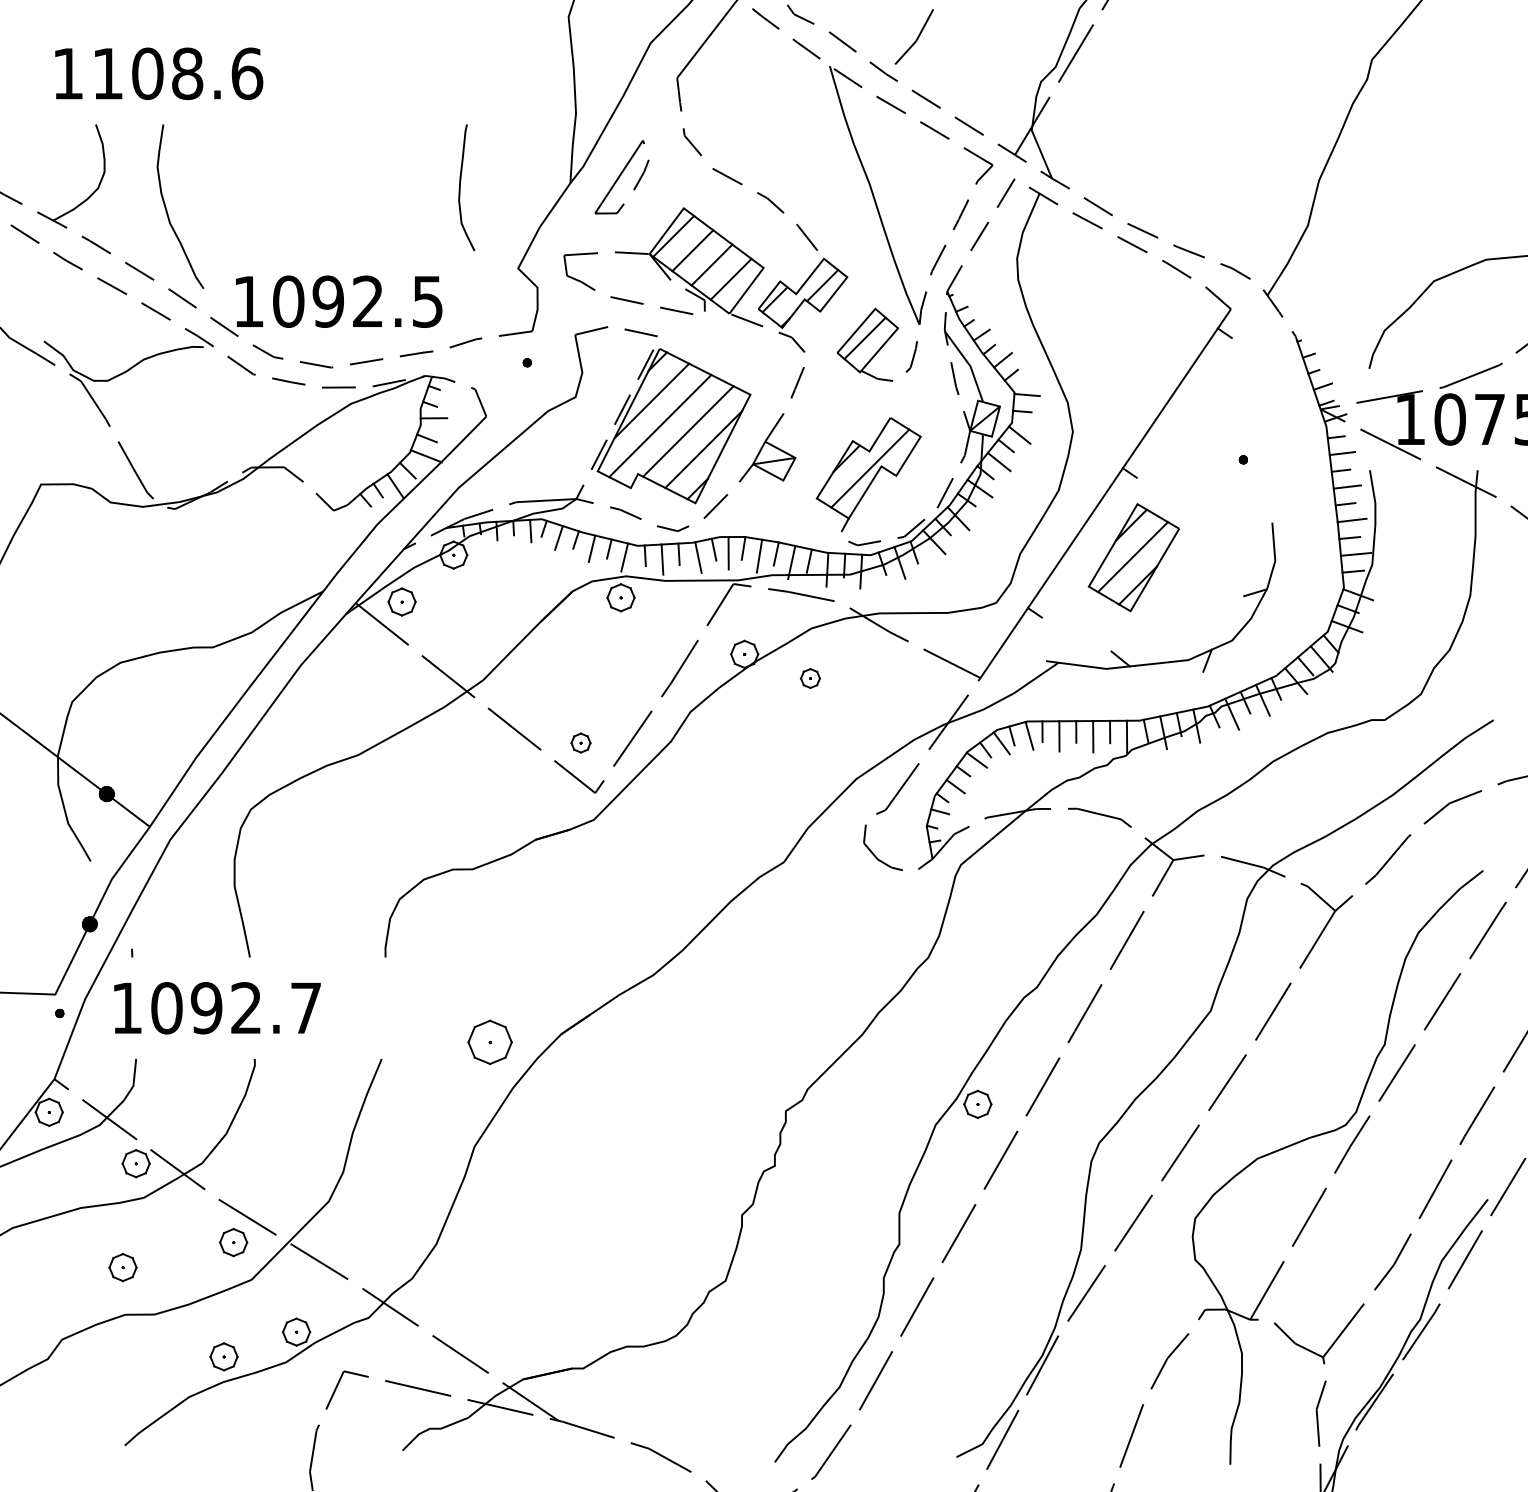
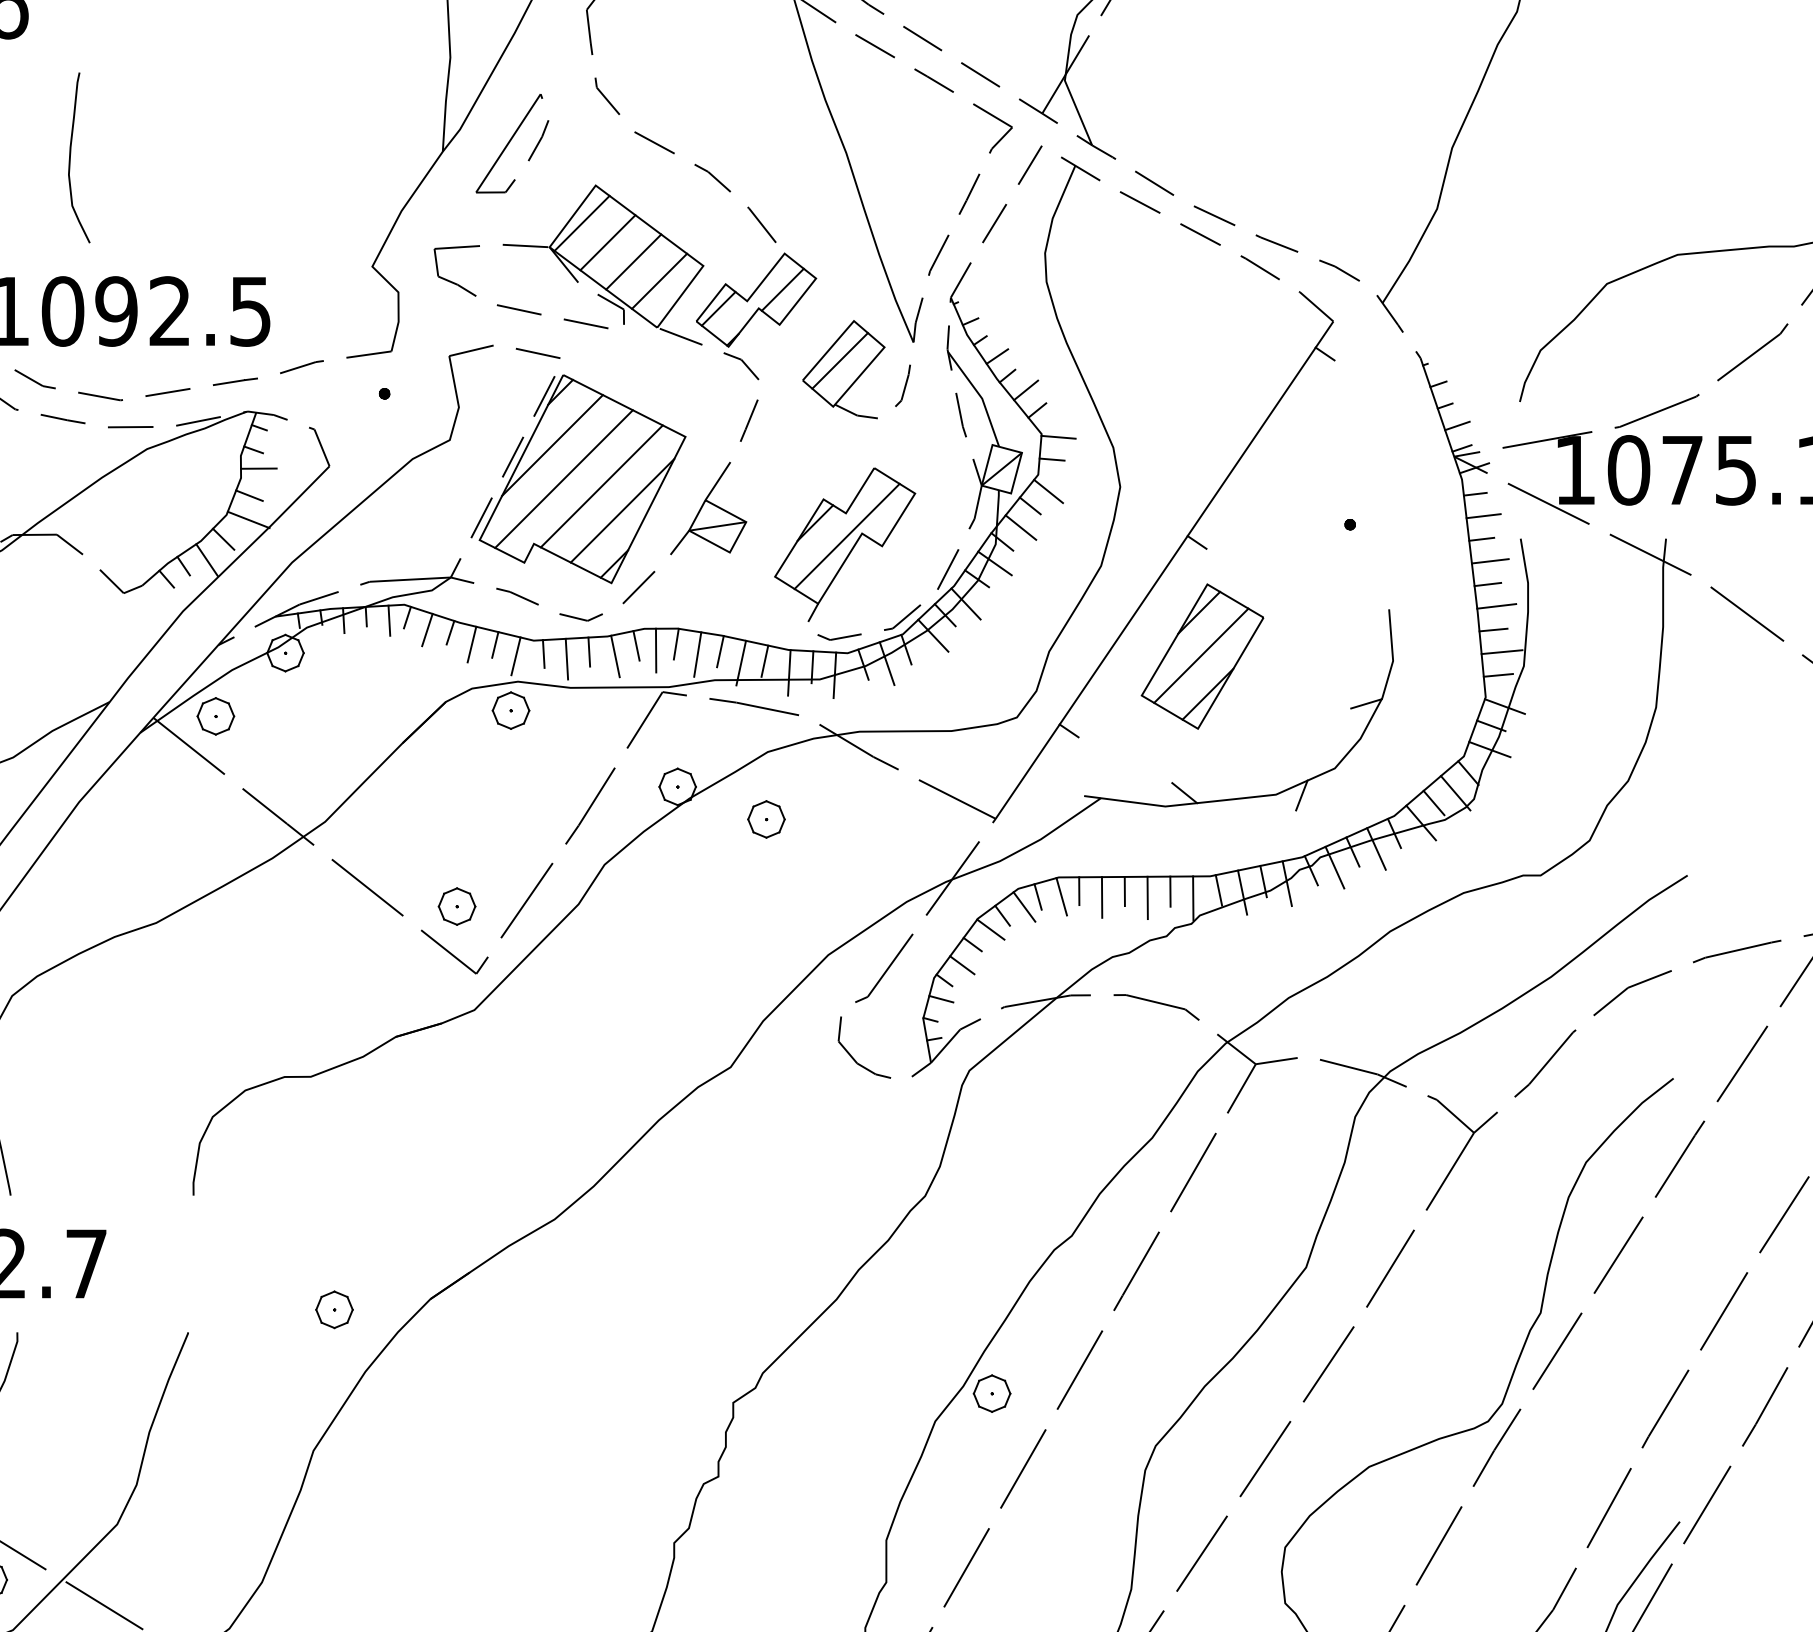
curve: (460, 187) -> (70, 157), moved
part: (810, 678) -> (766, 819), size x1.43
part: (580, 742) -> (456, 905), size x1.43
part: (489, 1041) -> (333, 1308), size x0.62

